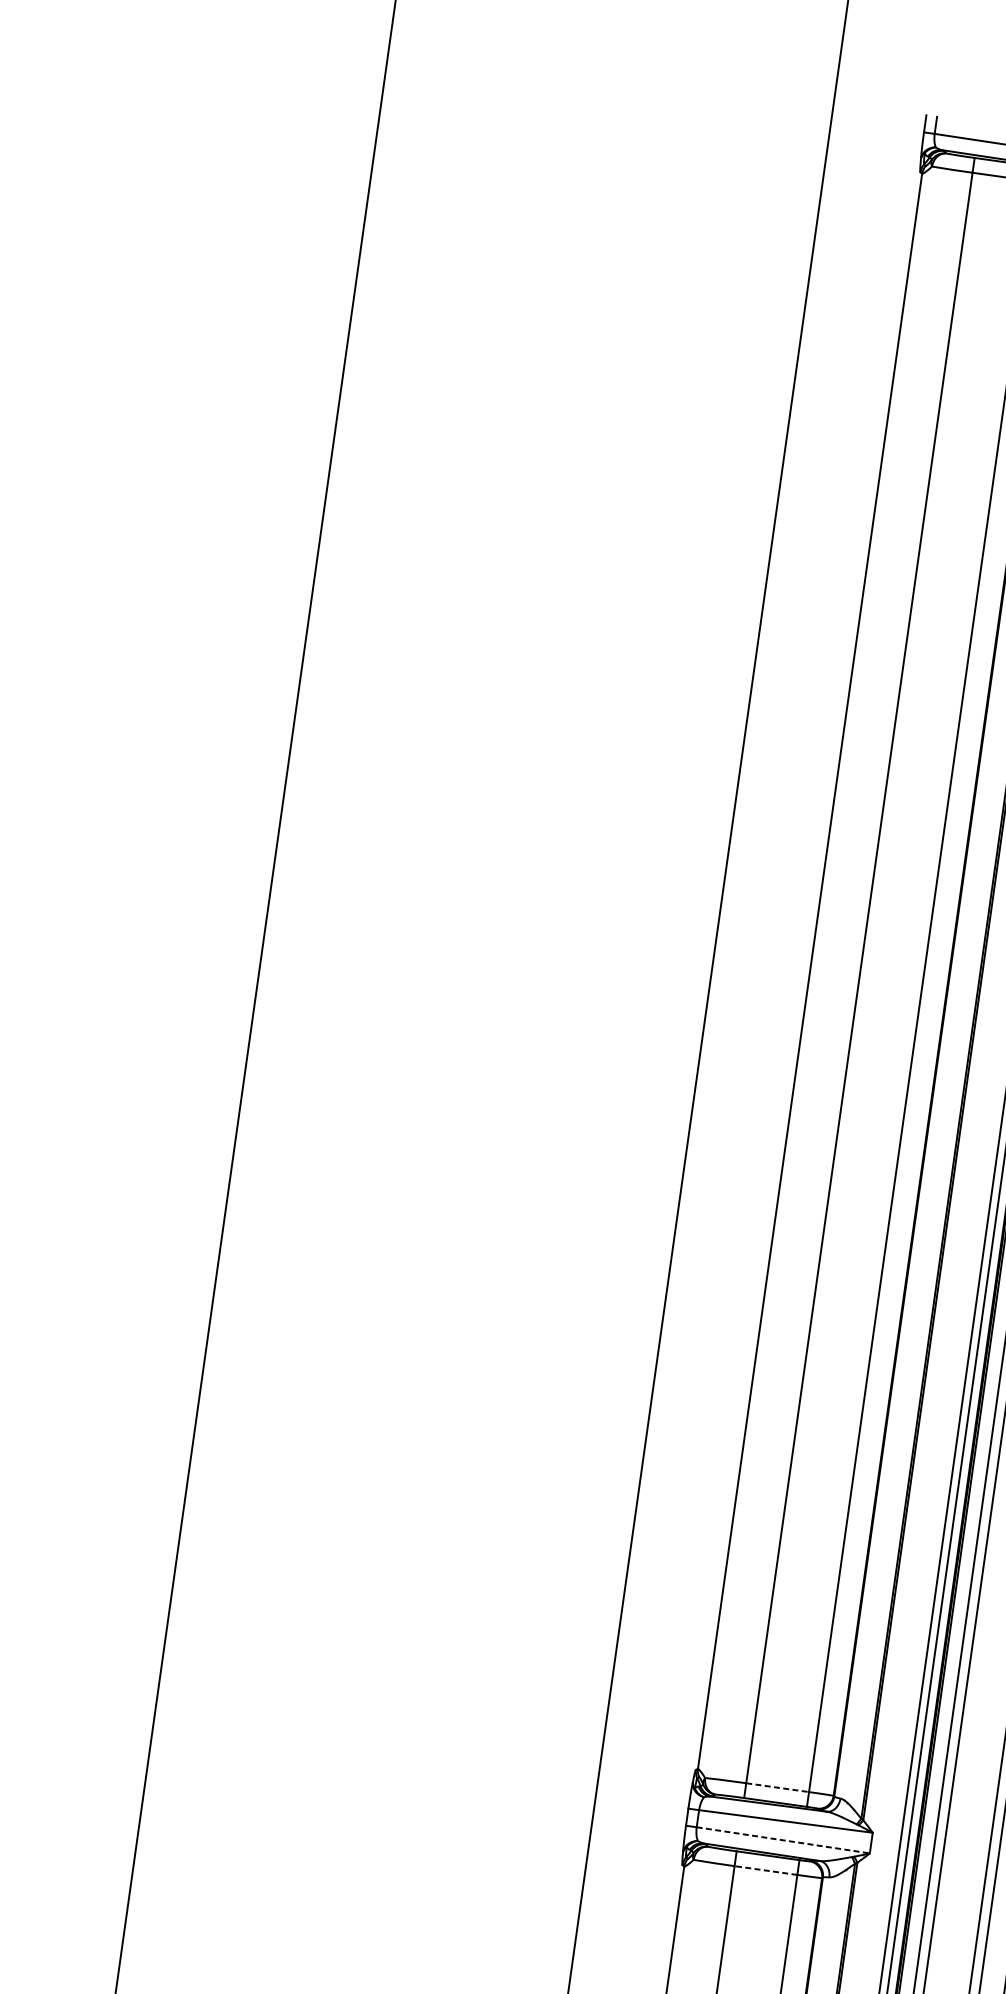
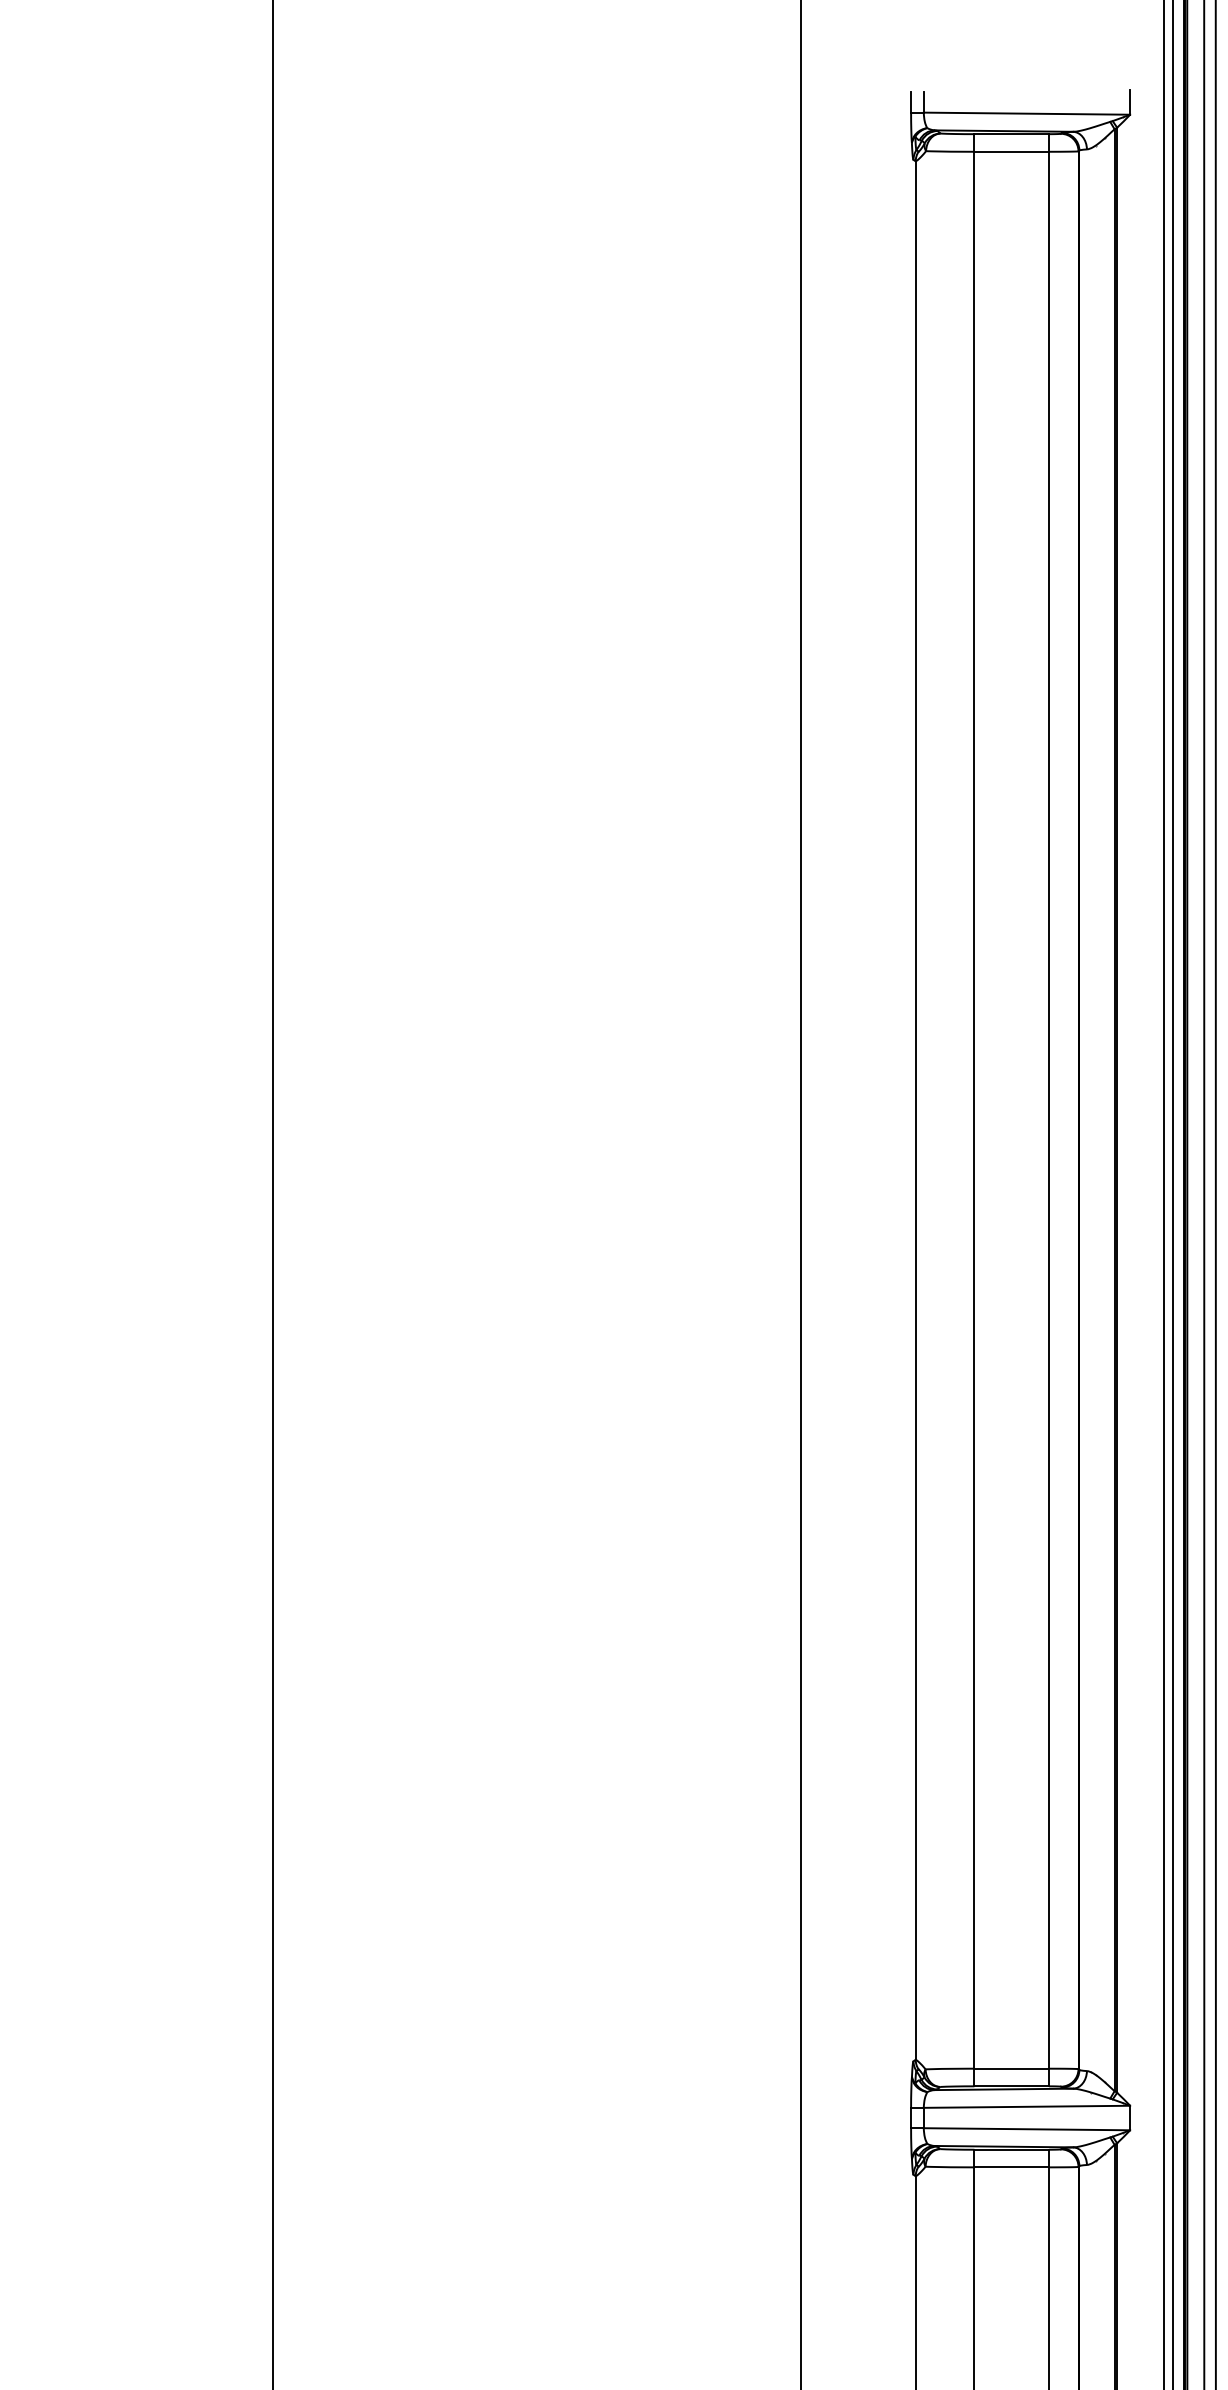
line: (778, 1787) -> (1012, 2068), dashed -> solid
line: (783, 1840) -> (1027, 2129), dashed -> solid
line: (765, 1870) -> (1011, 2167), dashed -> solid

